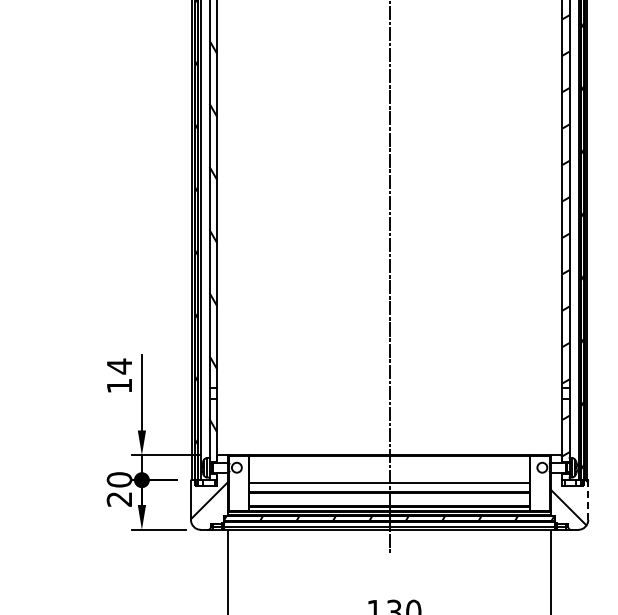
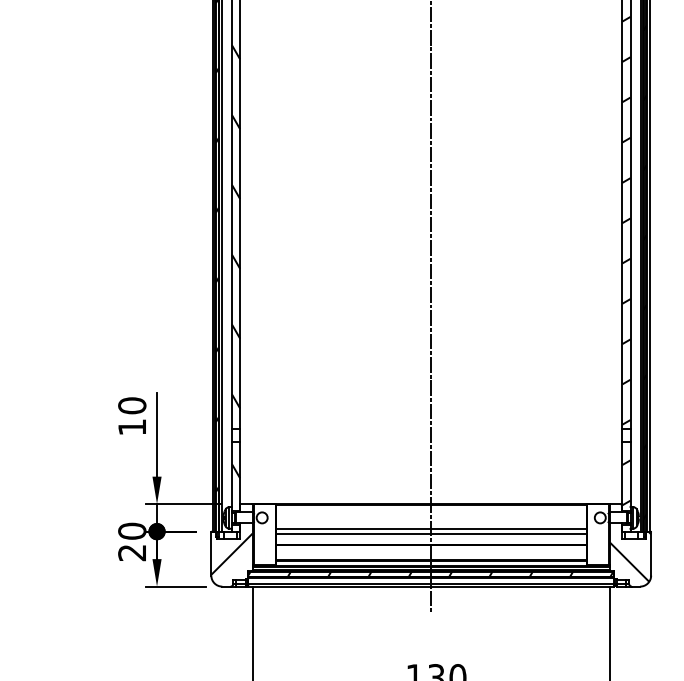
text: (119, 366) -> (132, 405), 14 -> 10
line: (389, 477) -> (431, 528), added
line: (588, 500) -> (651, 554), dashed -> solid

